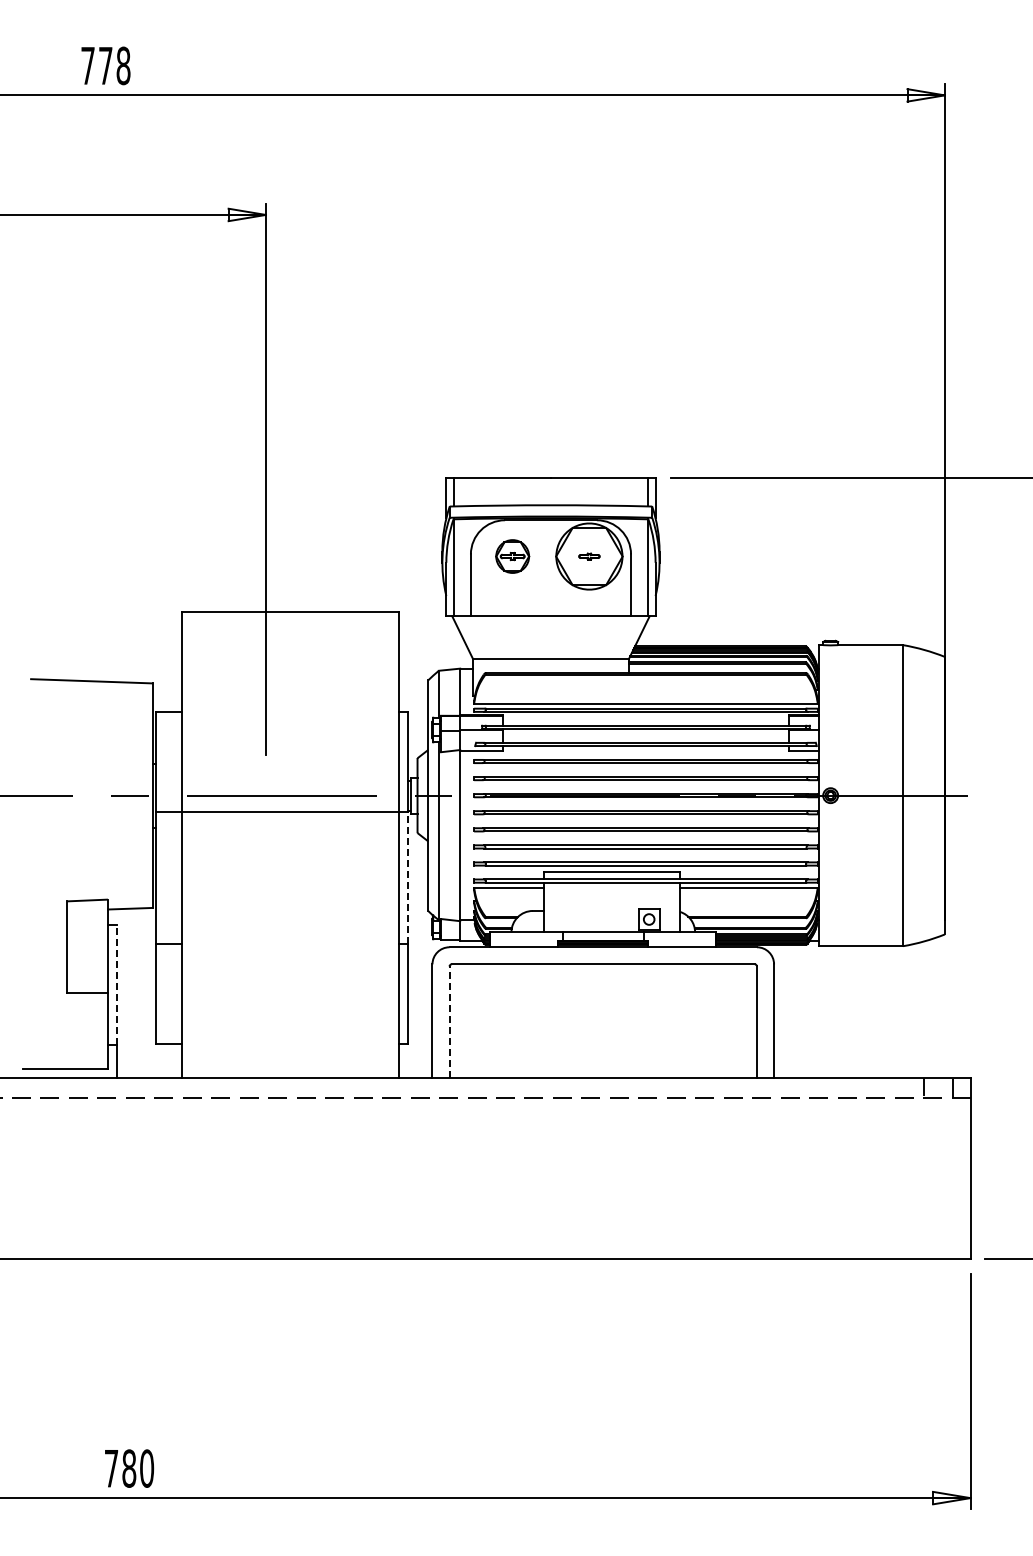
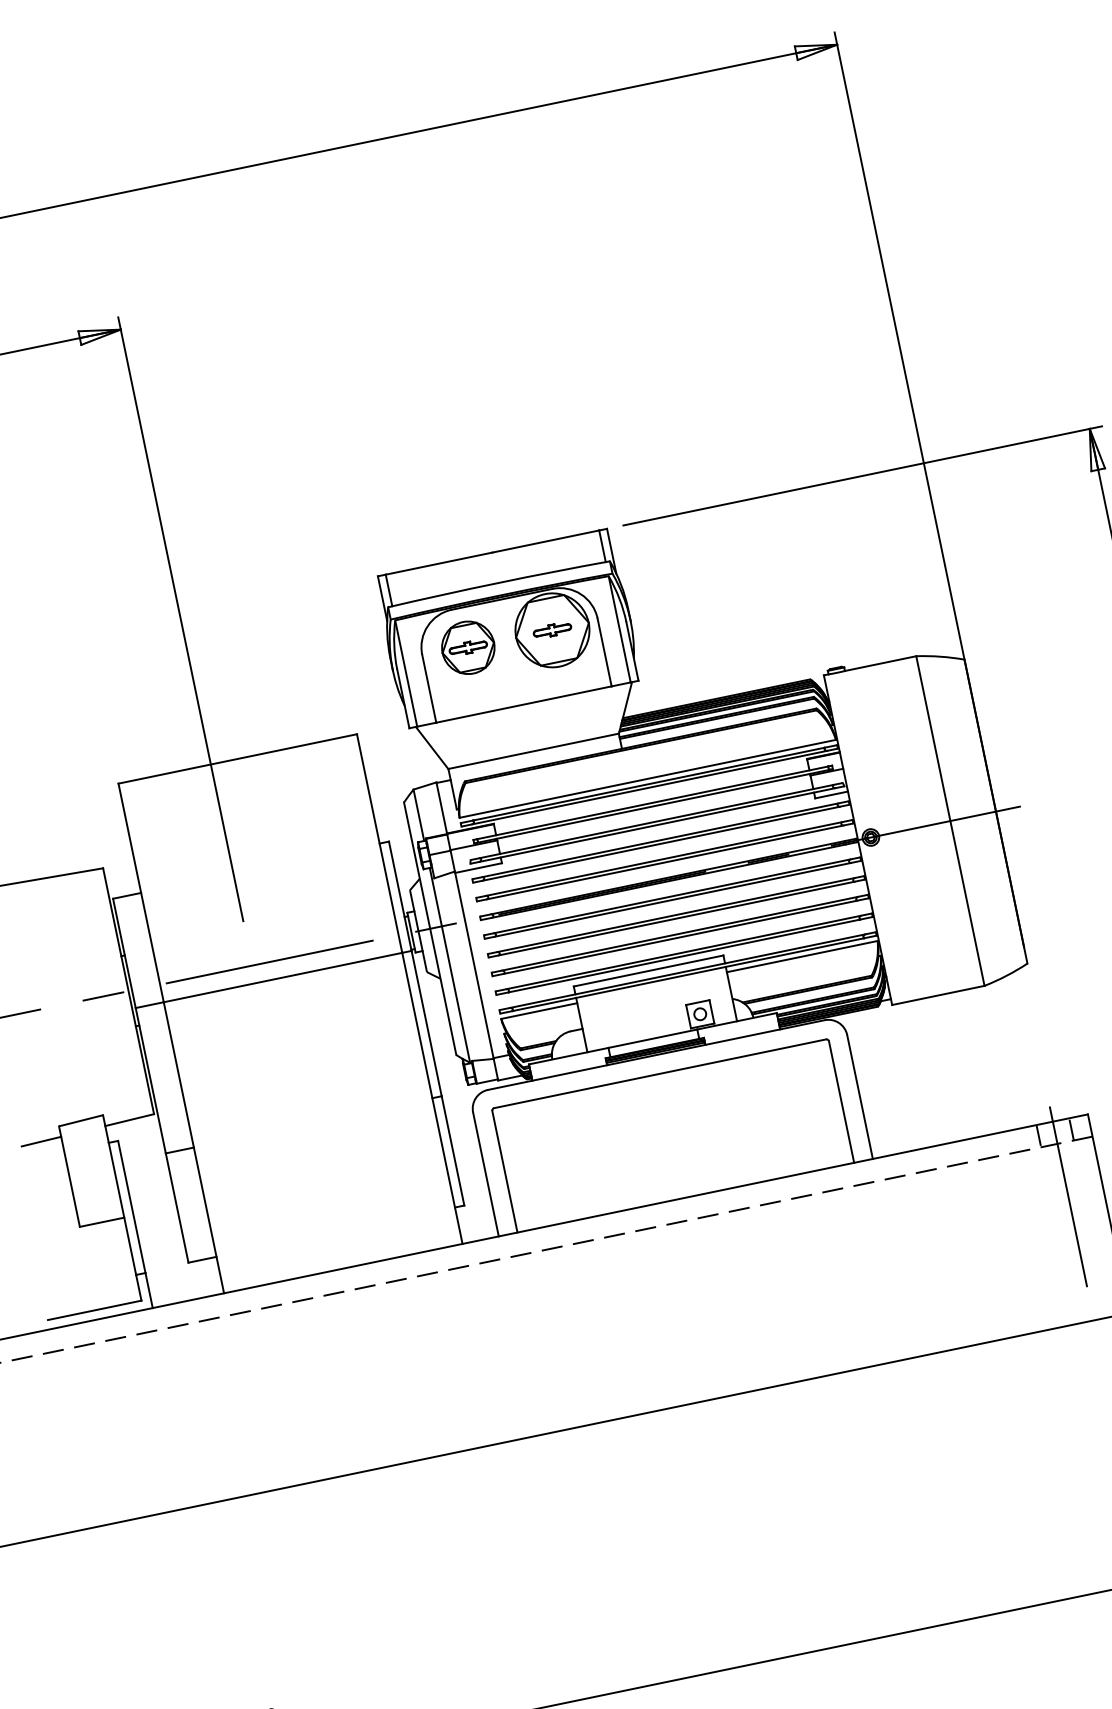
part: (512, 556) -> (468, 647), size x1.43
part: (589, 556) -> (552, 630), size x1.67
line: (407, 877) -> (426, 1023), dashed -> solid
line: (49, 911) -> (41, 1141), added
line: (116, 984) -> (131, 1206), dashed -> solid
line: (449, 1022) -> (504, 1172), dashed -> solid
line: (938, 1145) -> (1068, 1196), added

